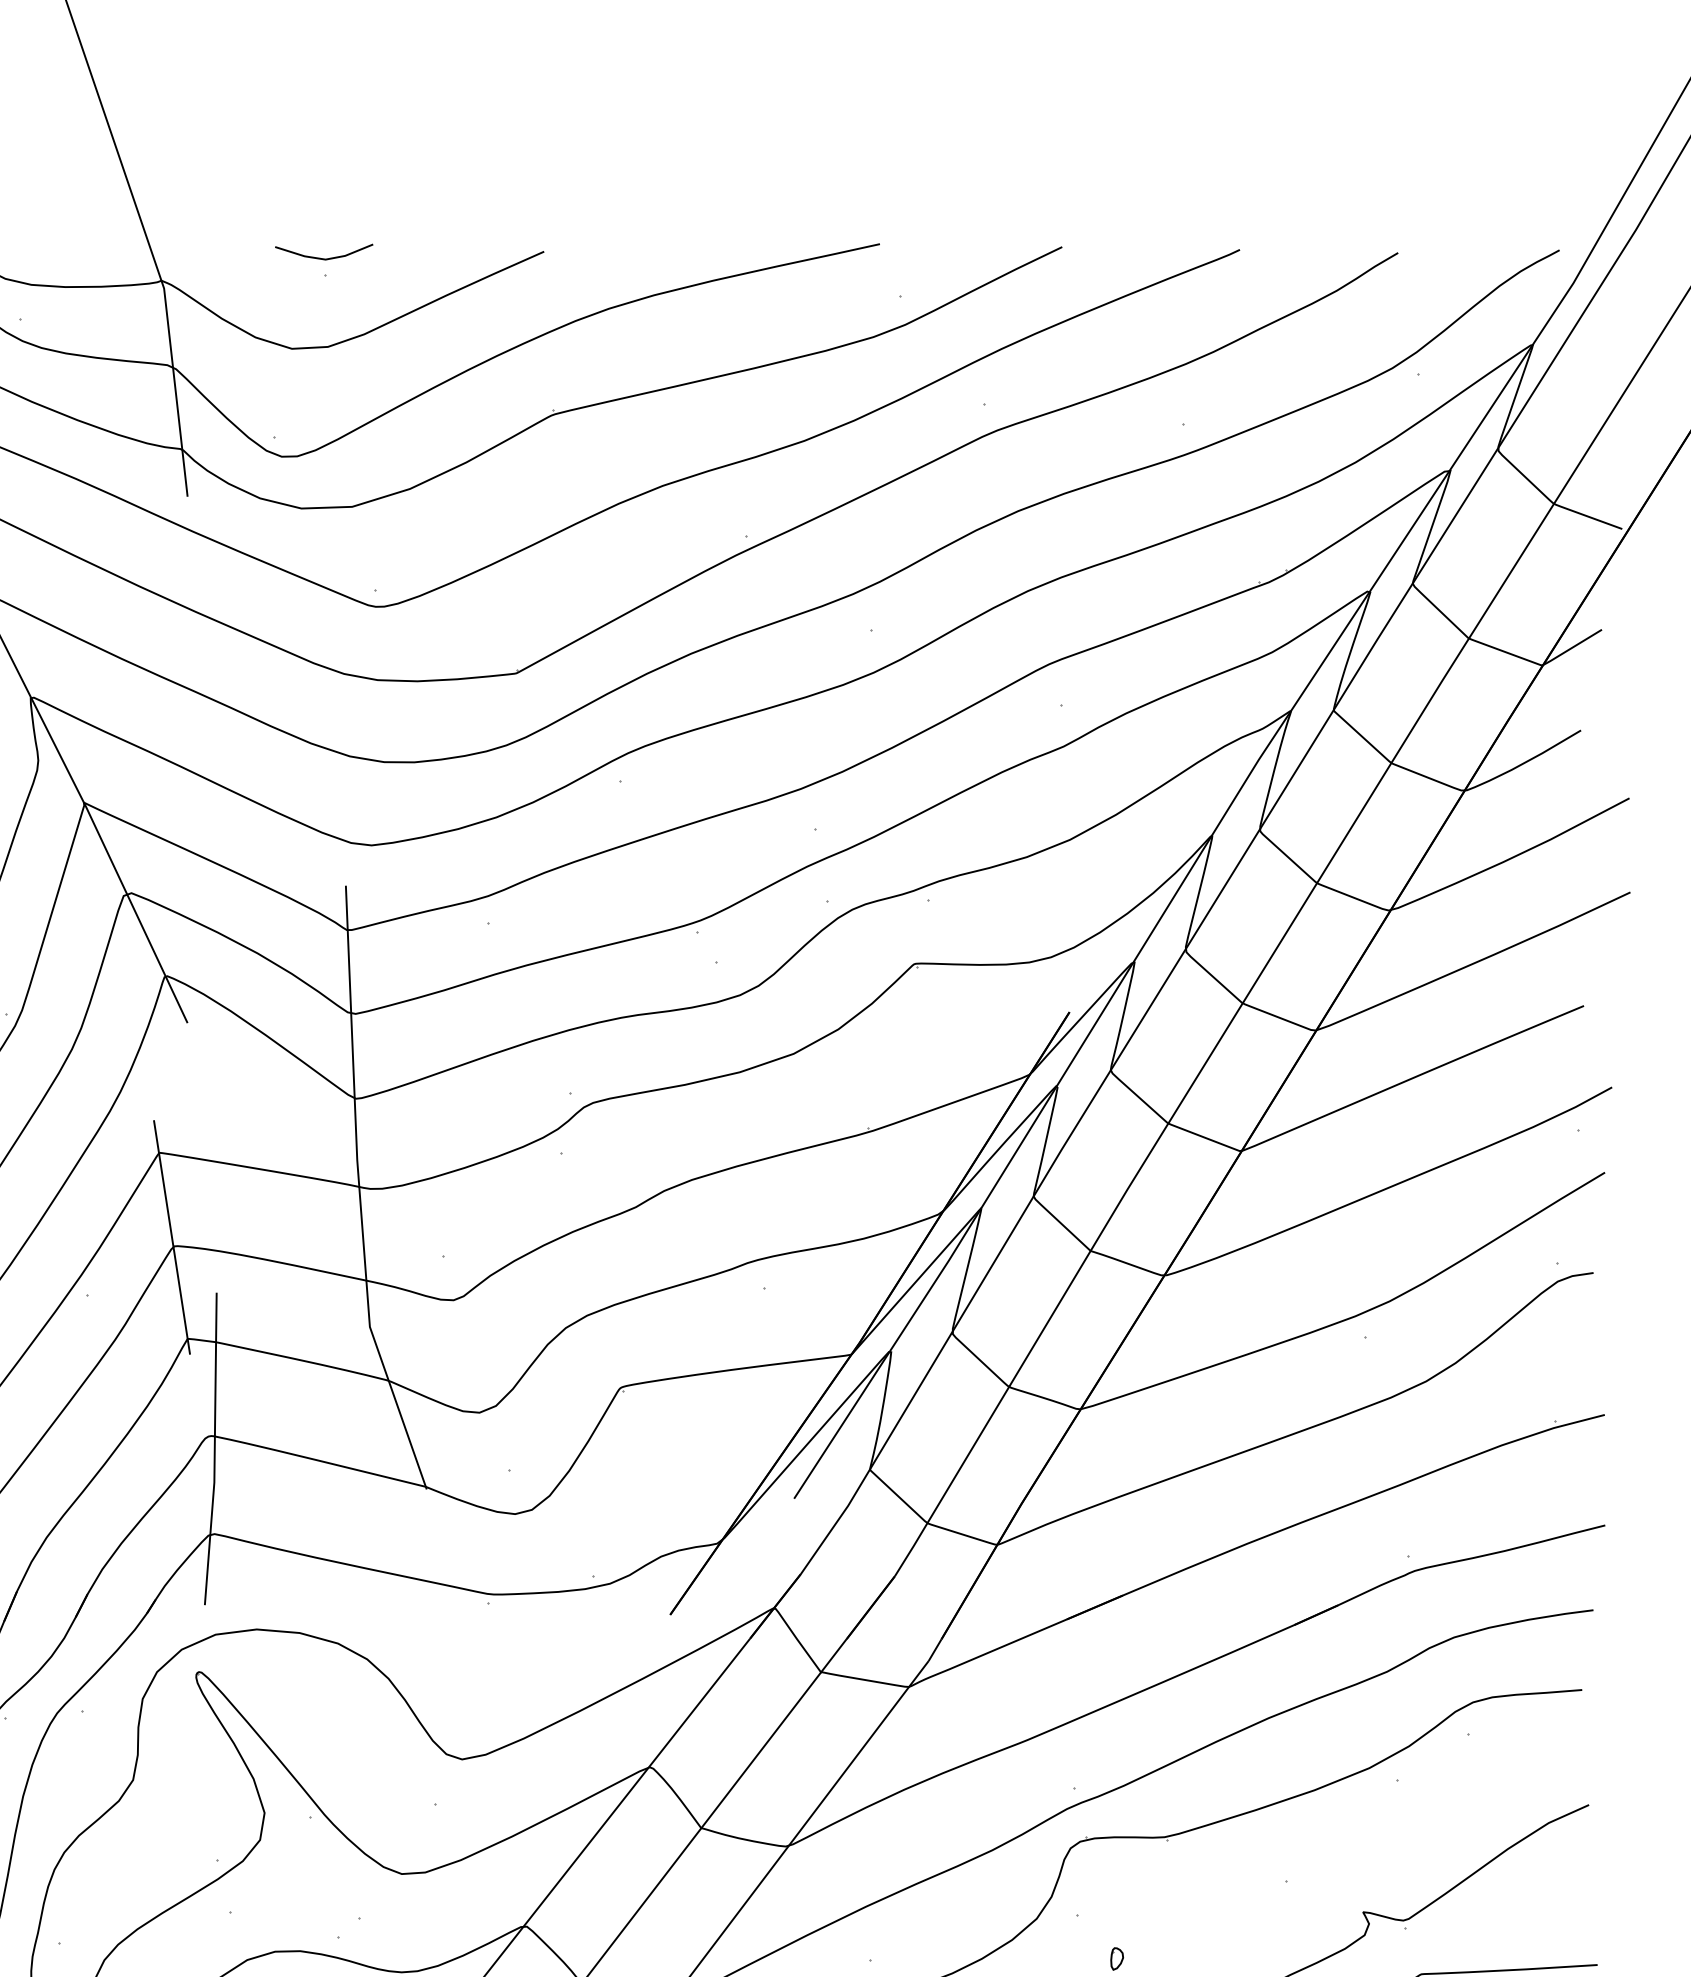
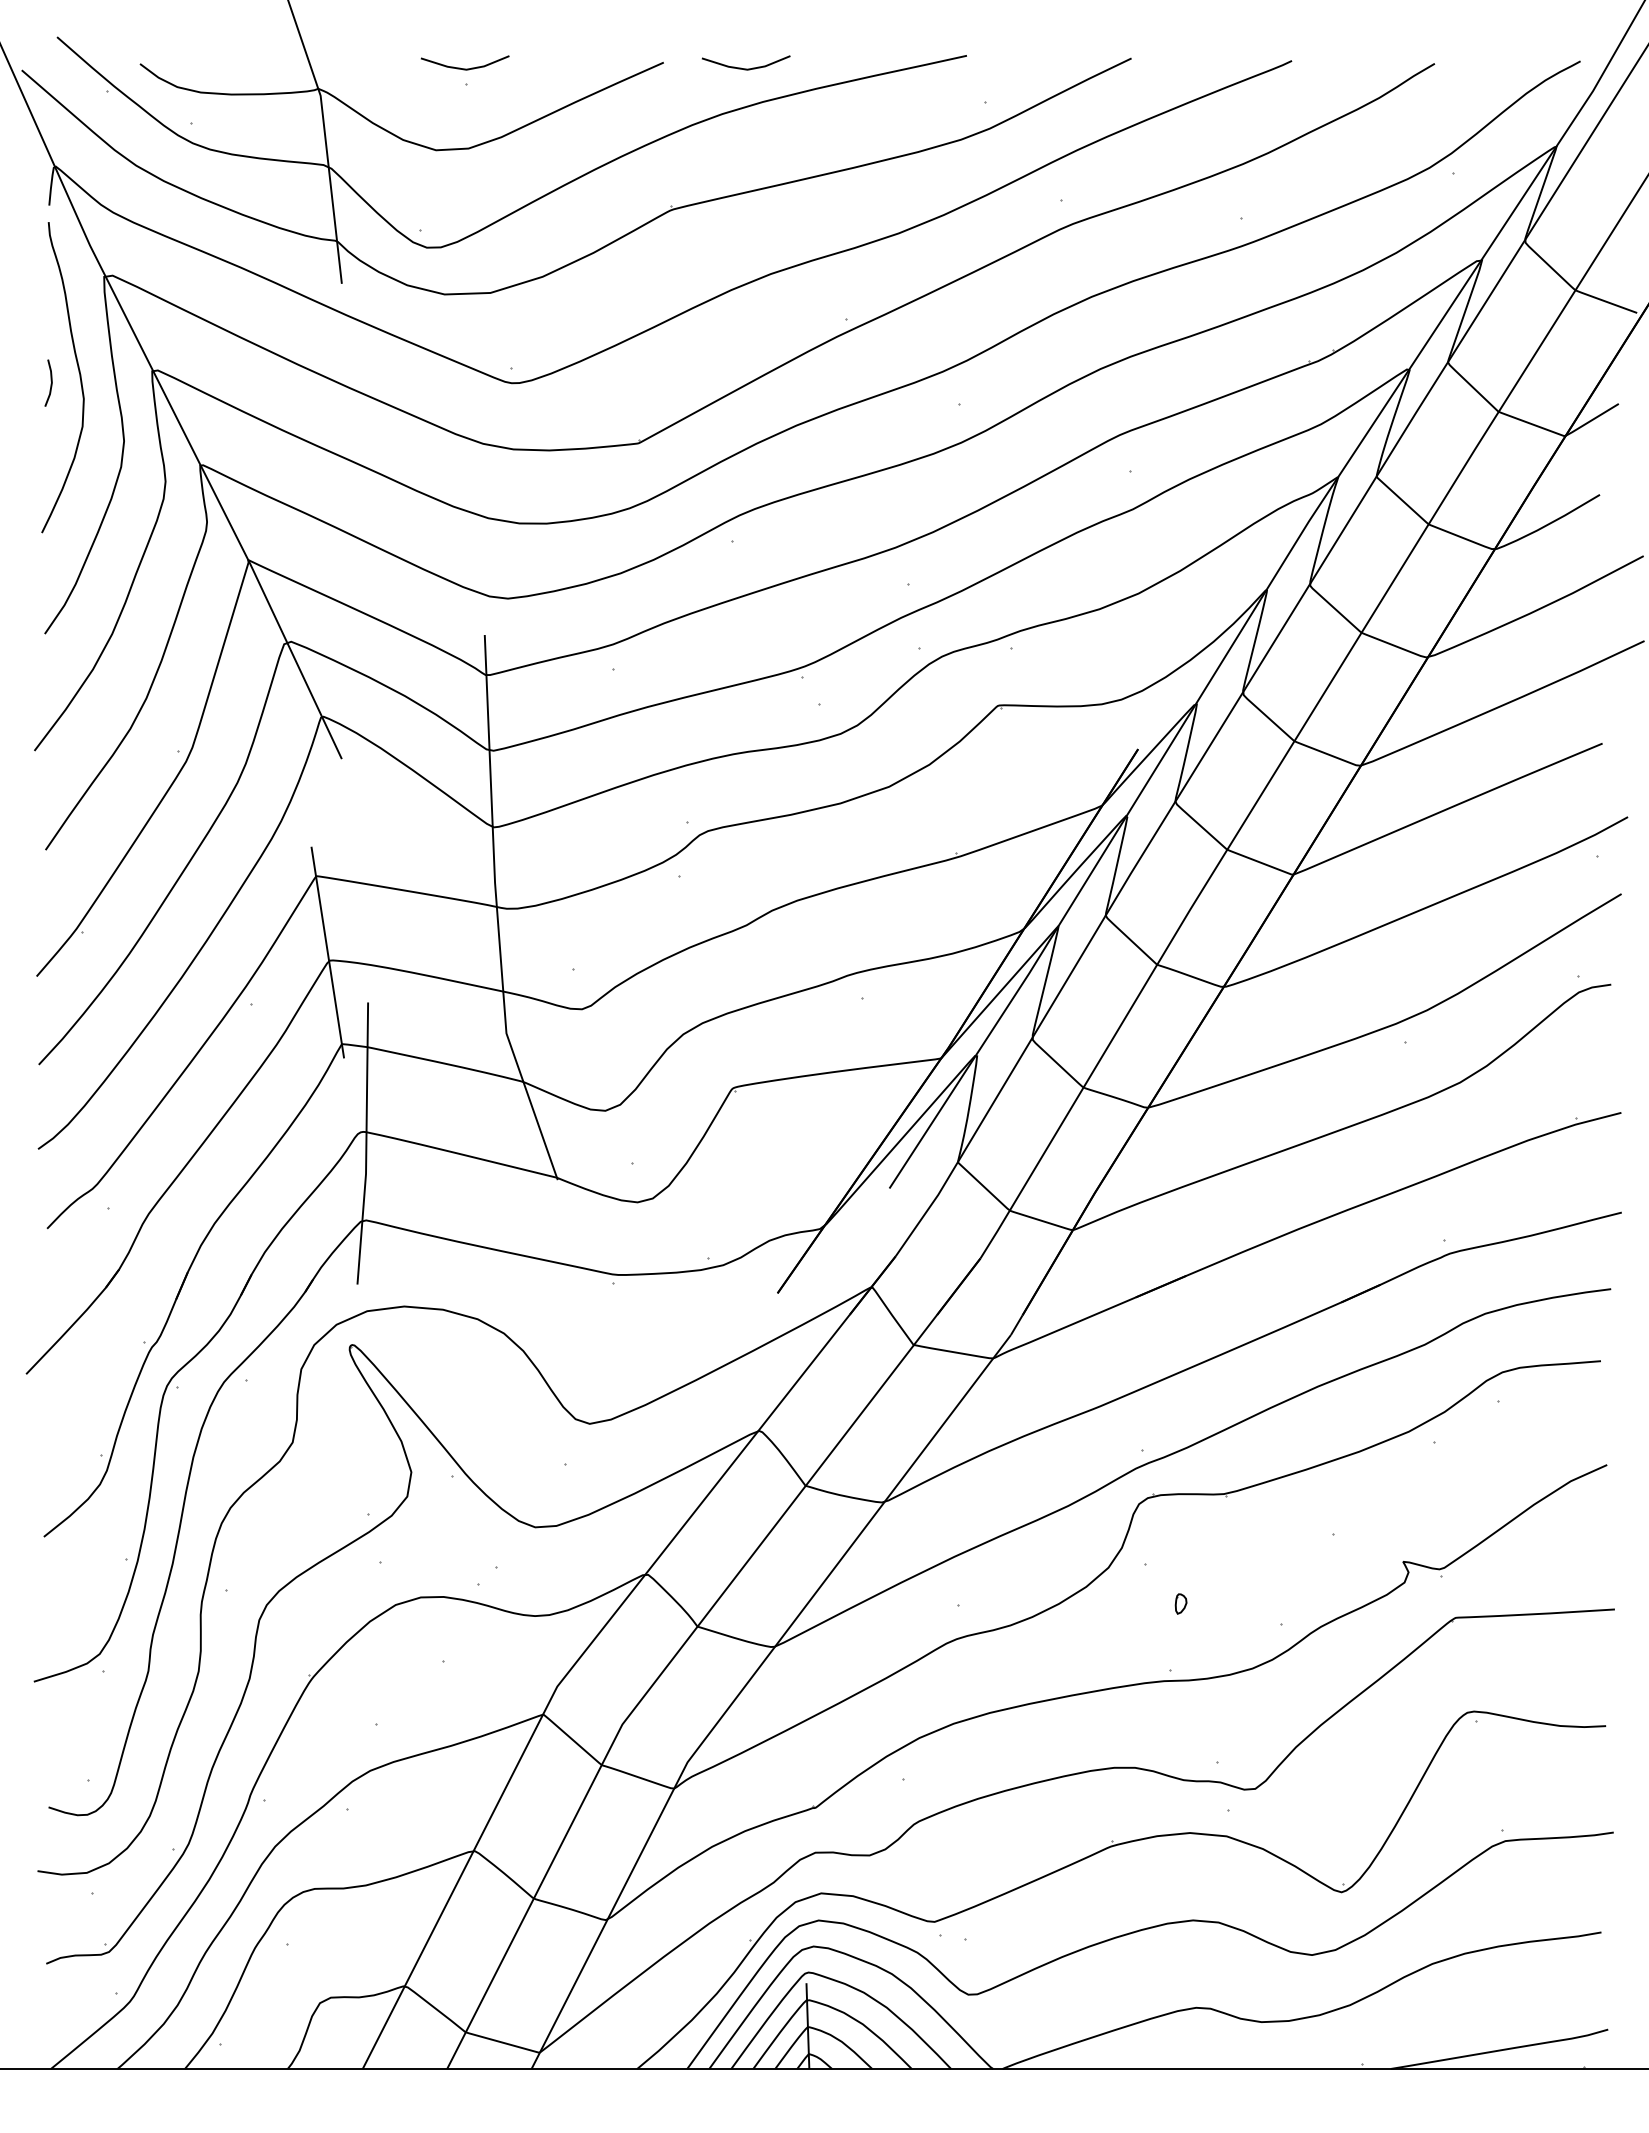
line: (634, 258) -> (745, 68), added

